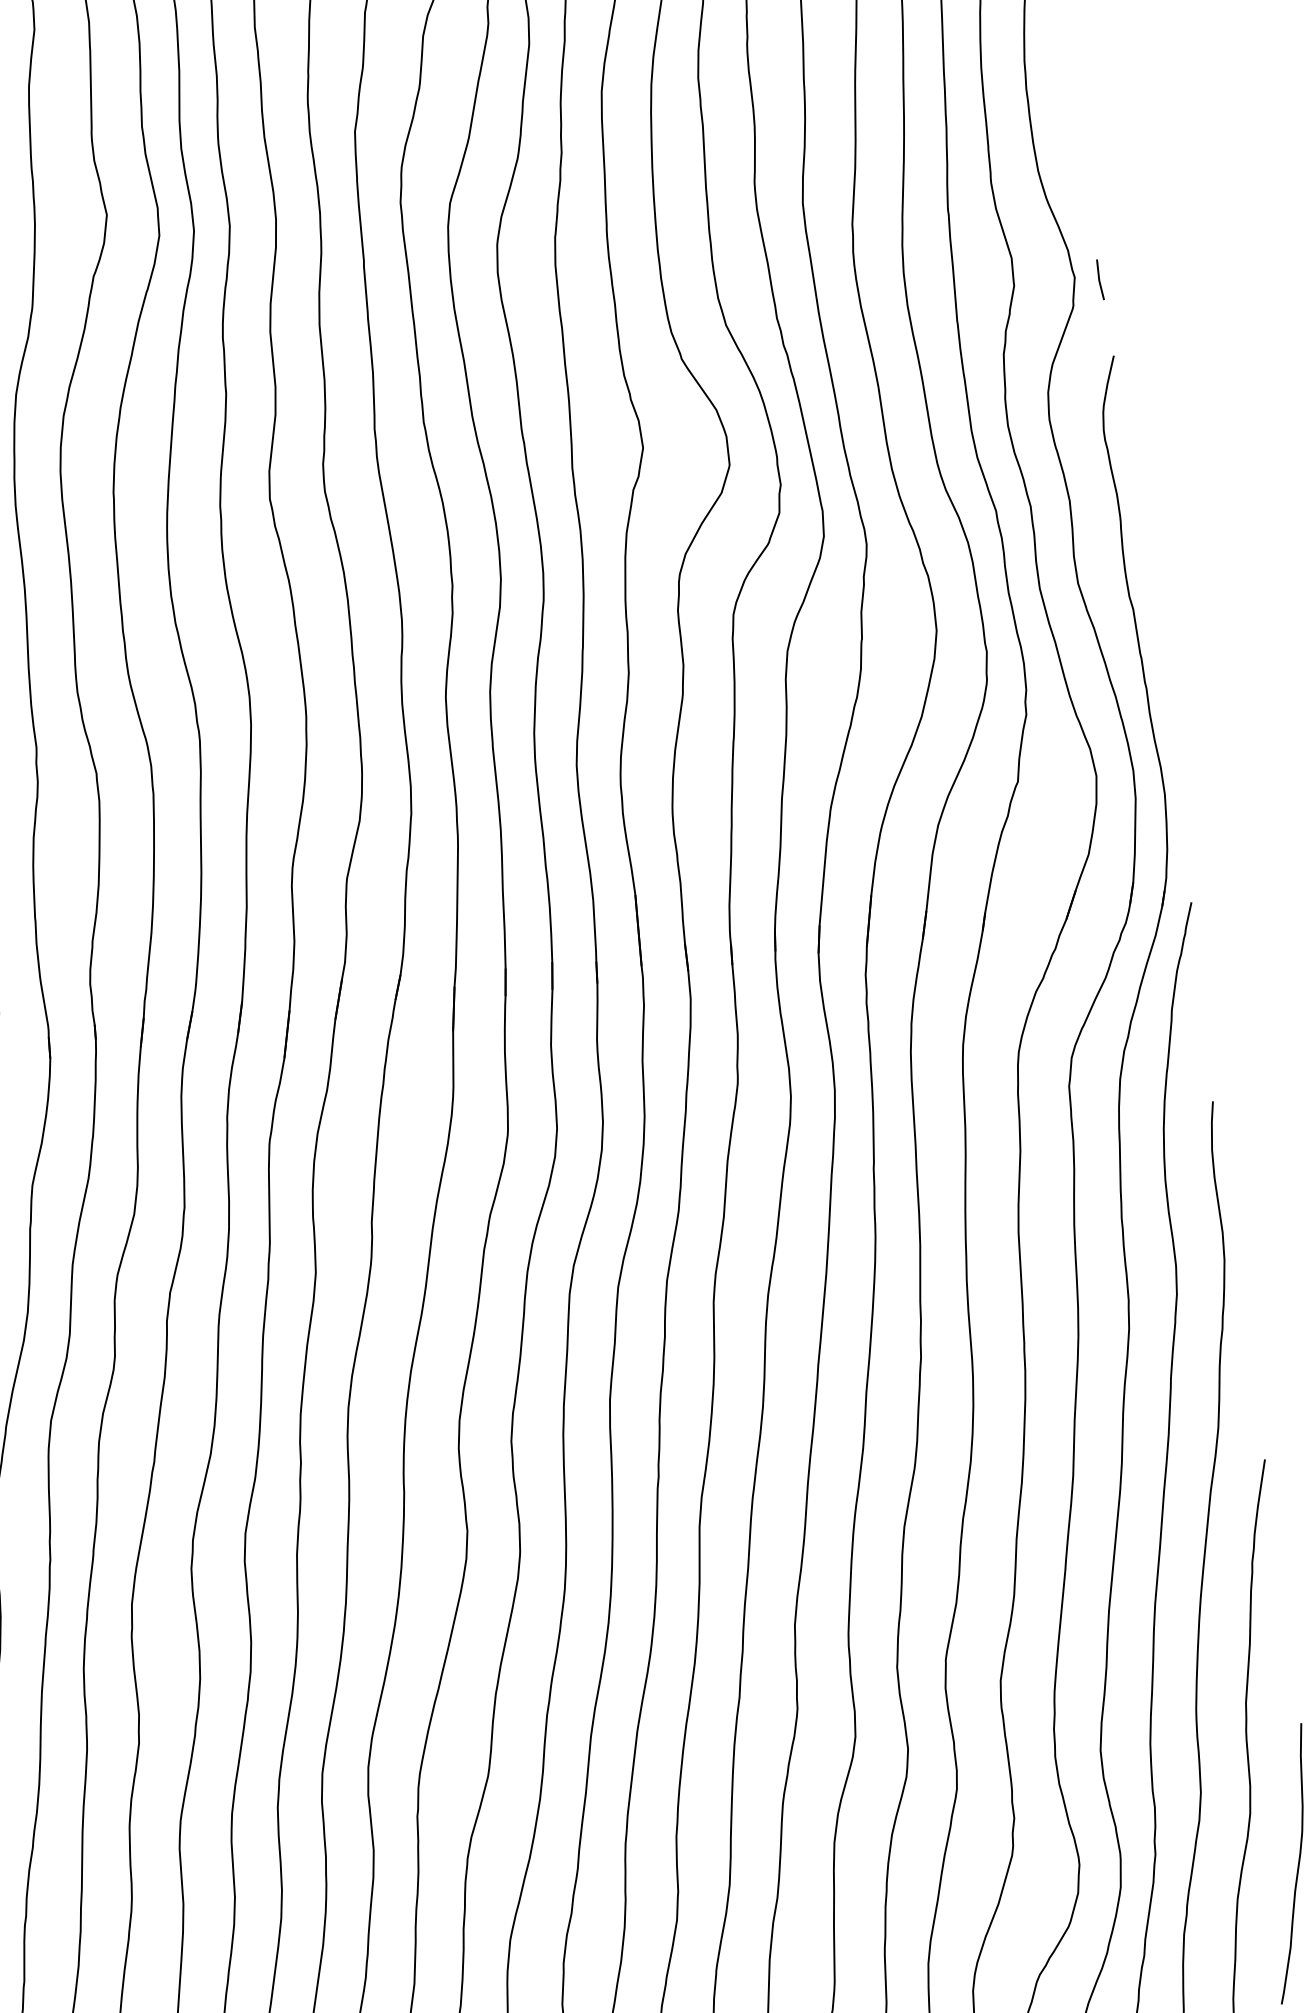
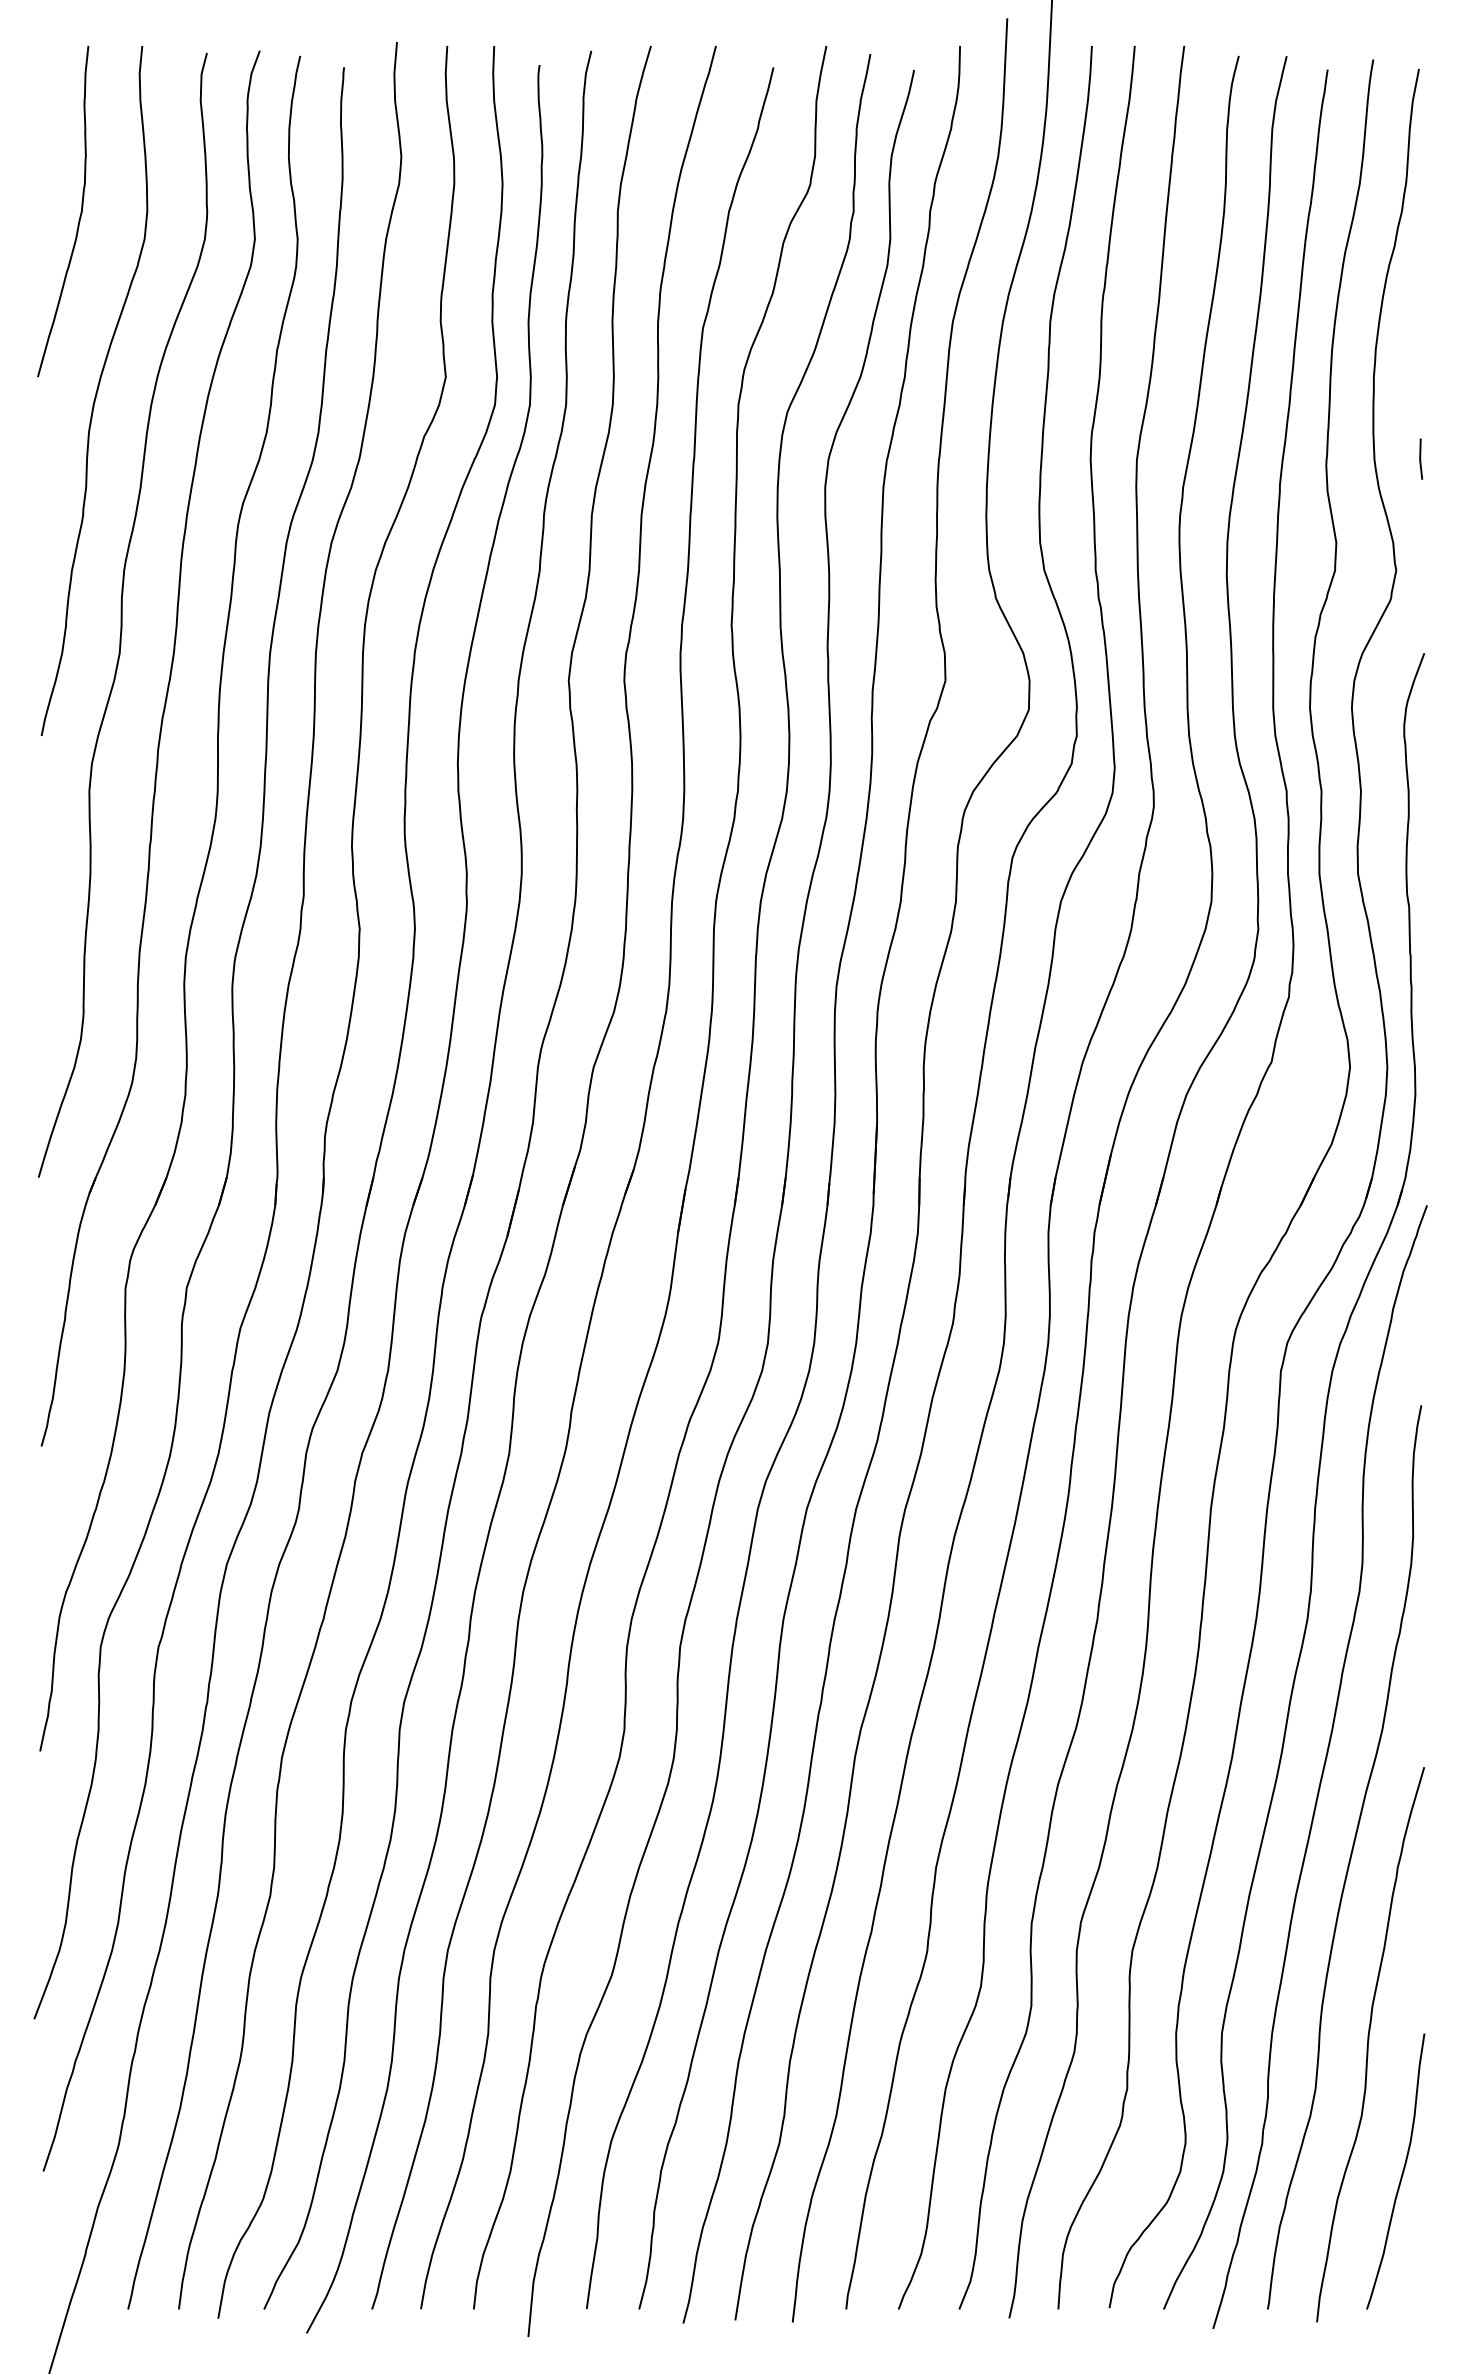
line: (1100, 279) -> (1421, 458), moved

